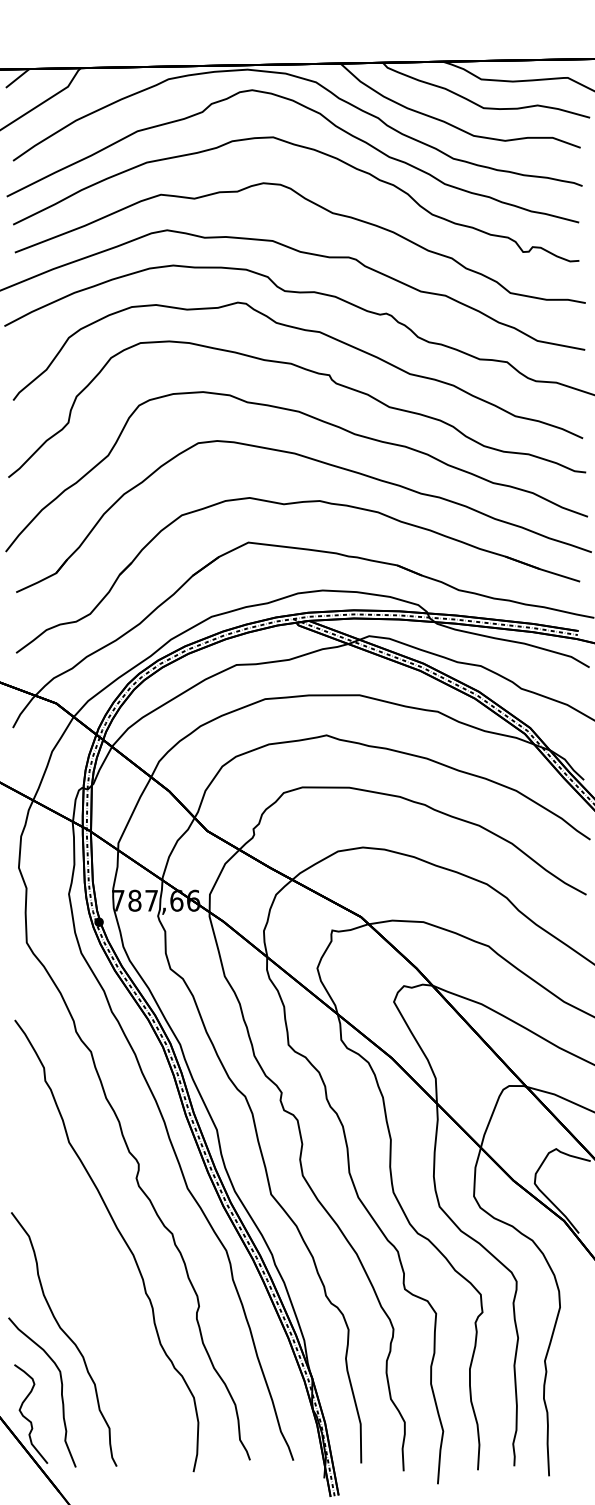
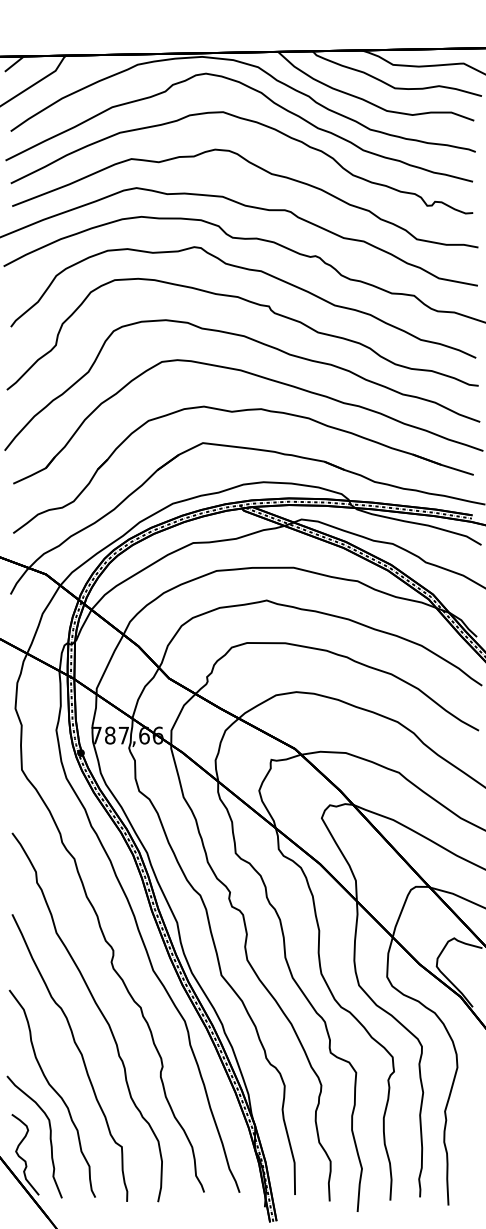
curve: (97, 1289) -> (79, 1053), added

